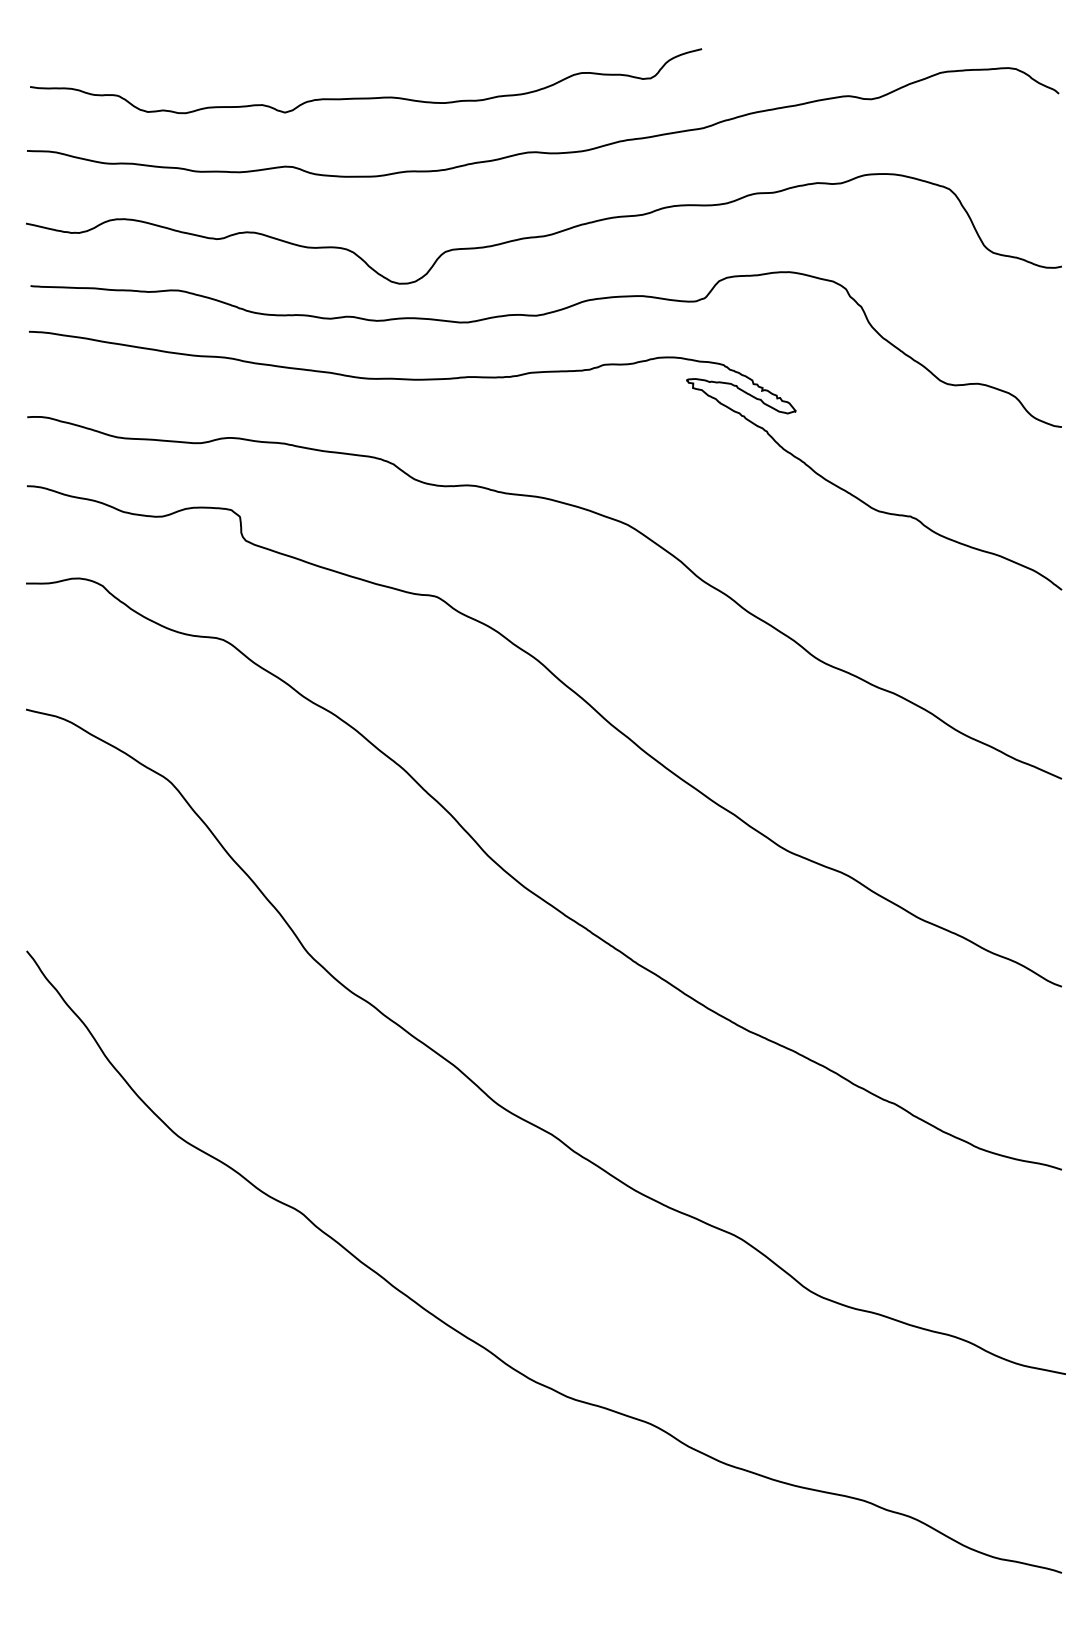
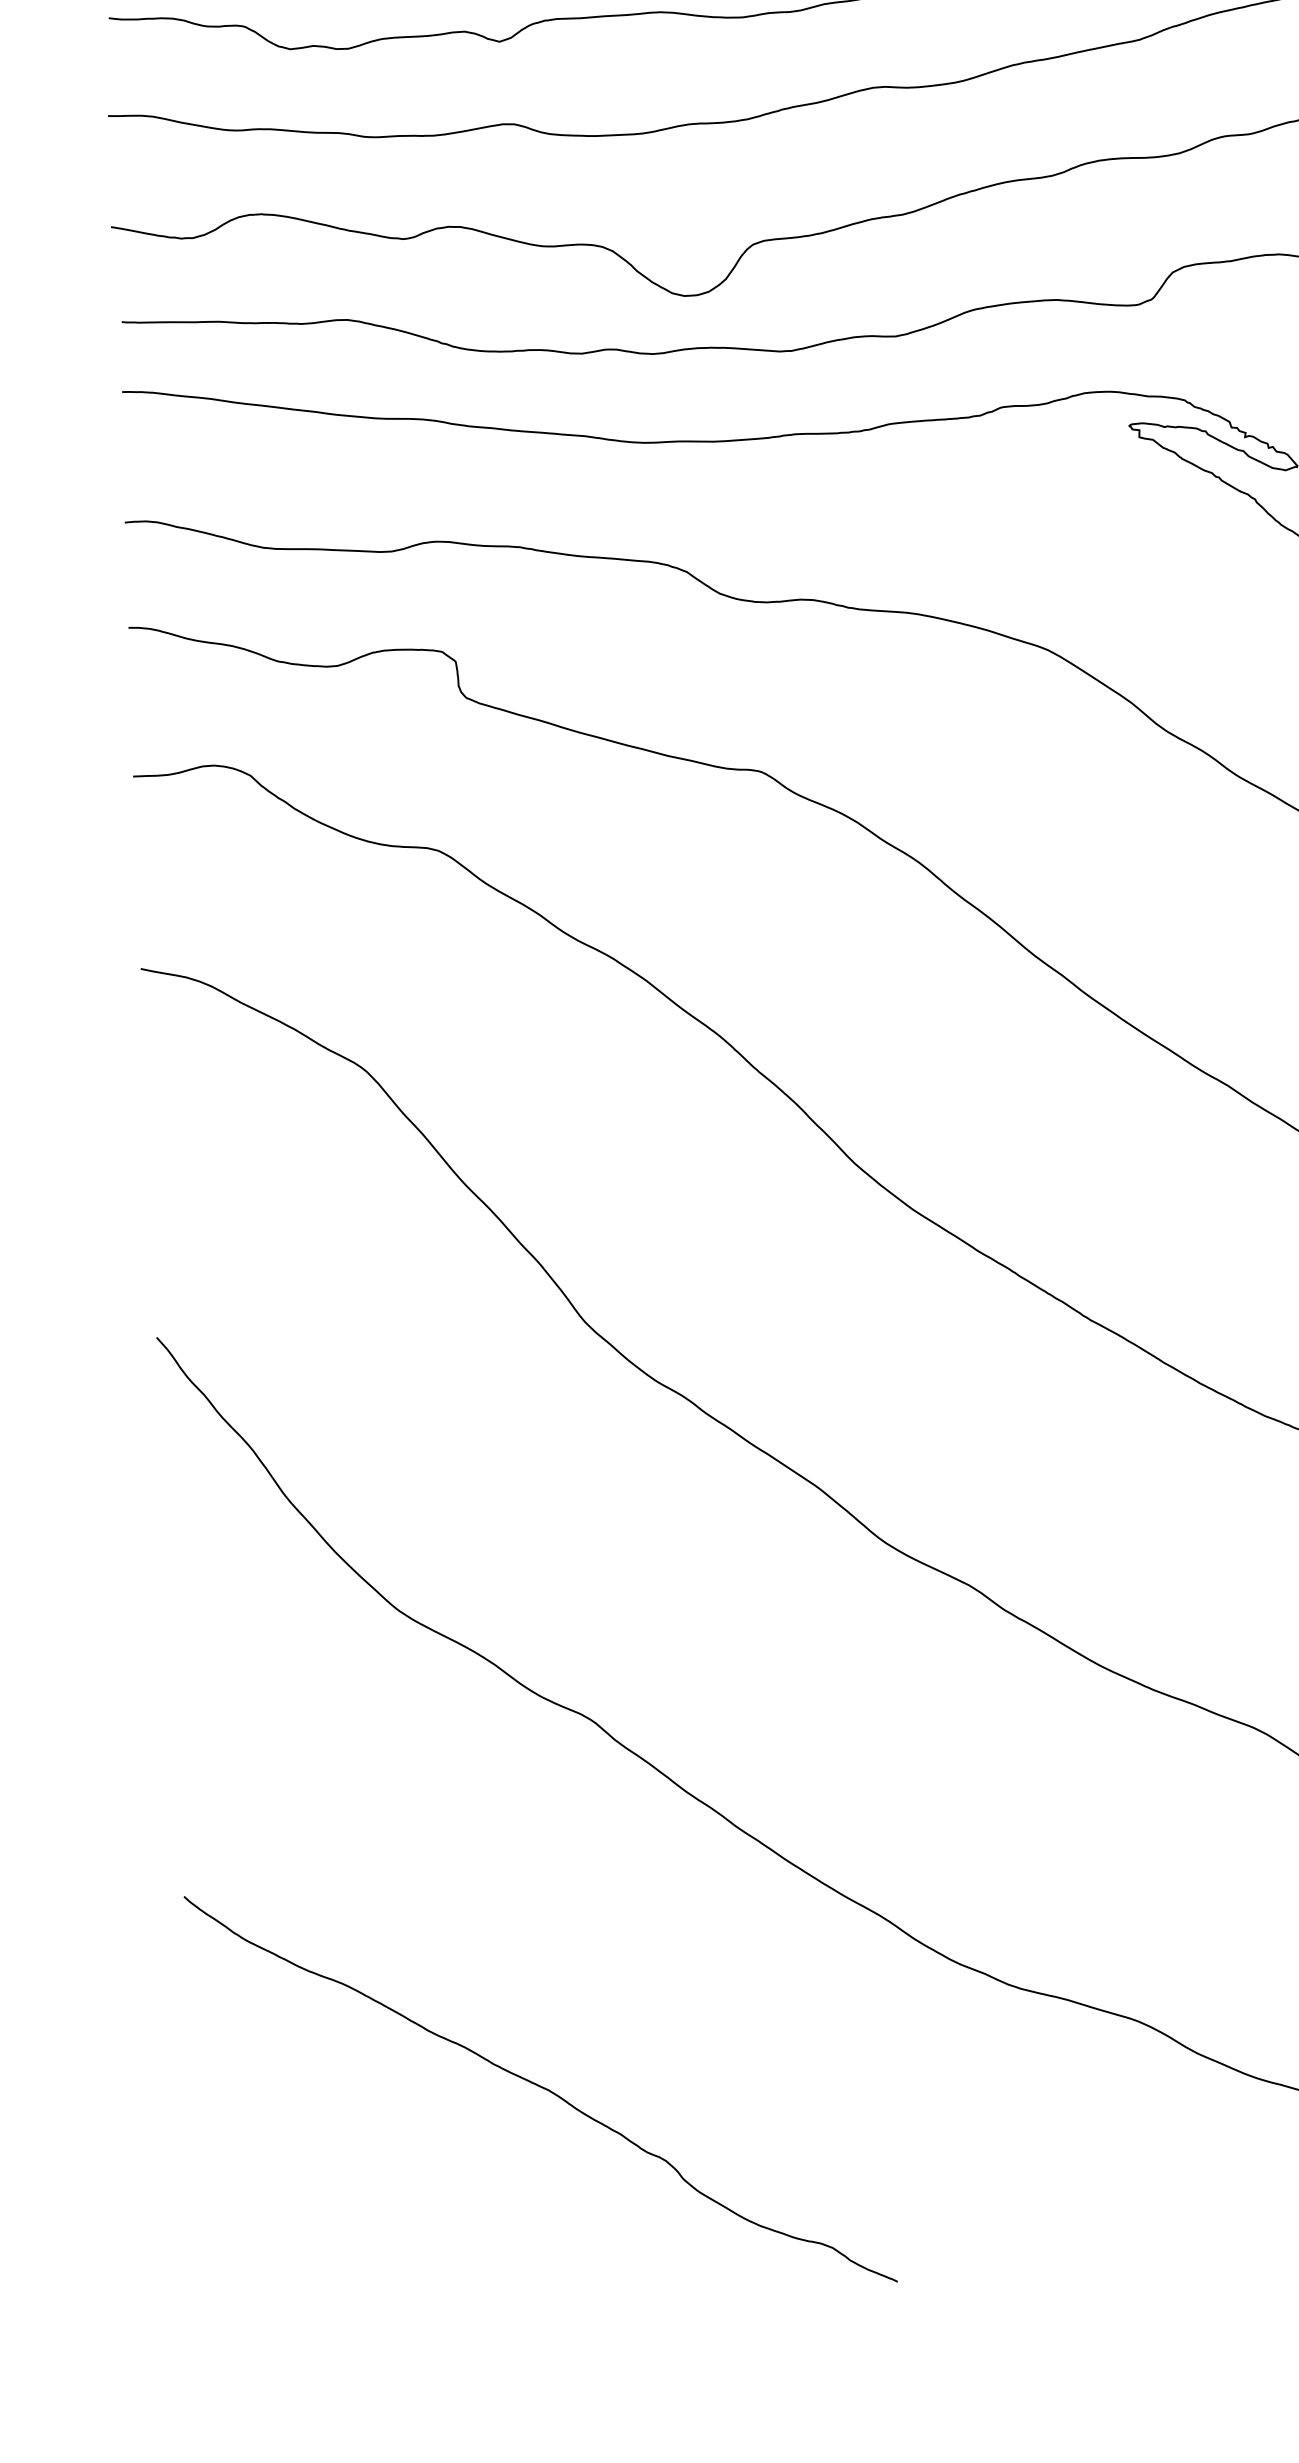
curve: (257, 1451) -> (539, 2087), added

